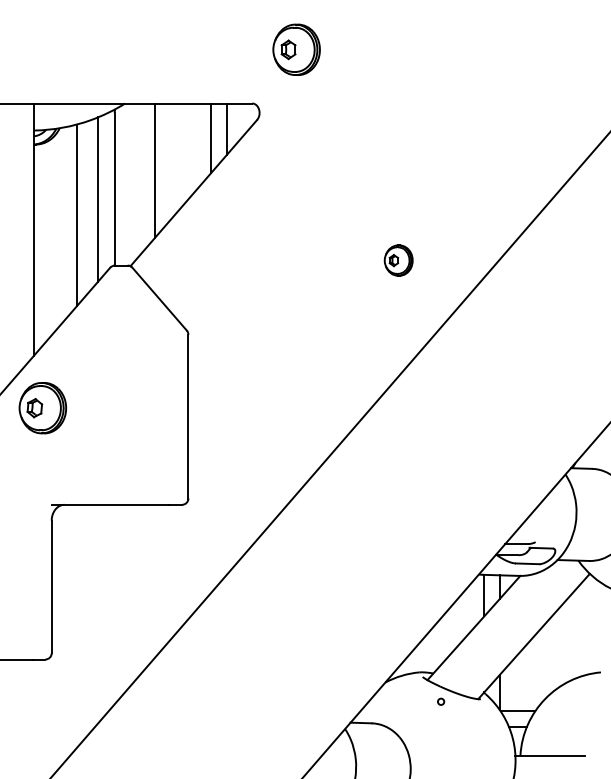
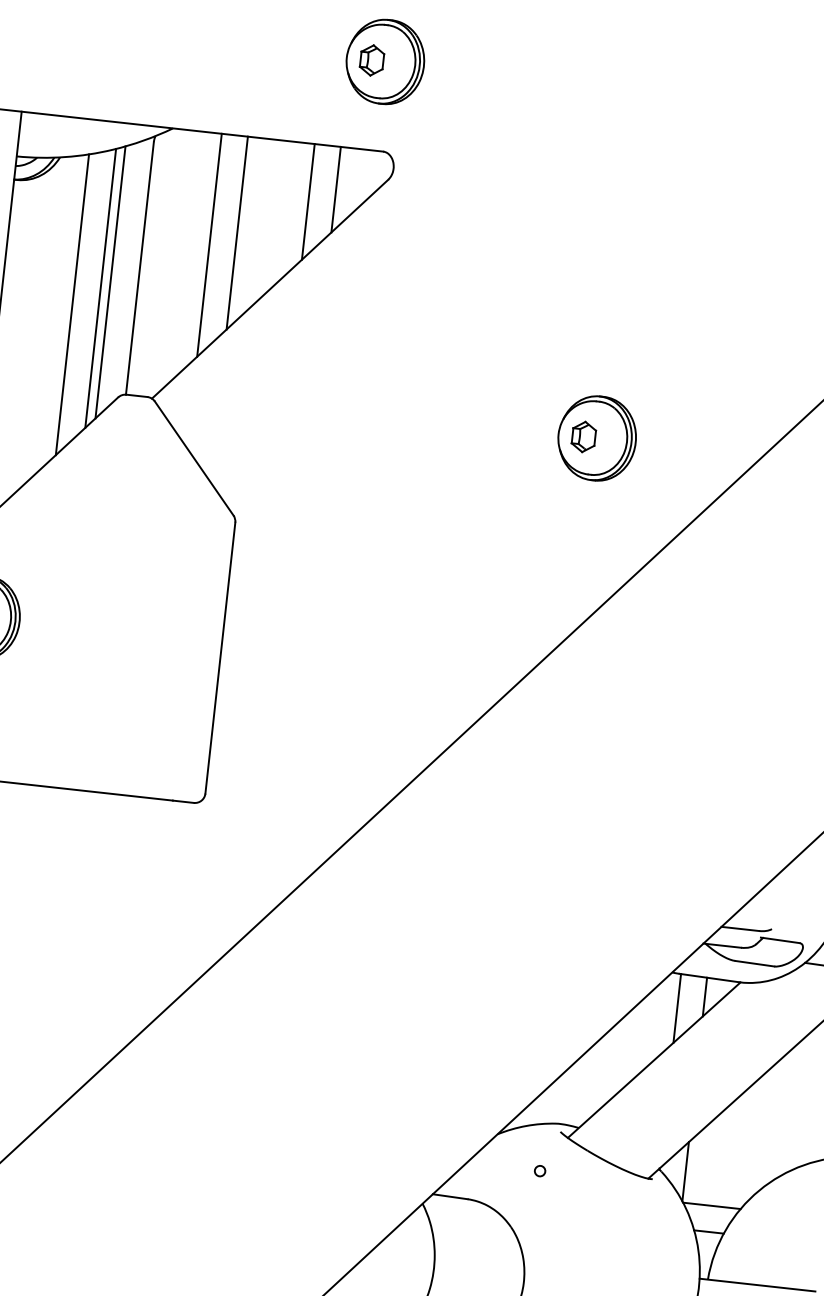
part: (296, 49) -> (385, 61), moved
line: (170, 161) -> (237, 232), added
line: (92, 203) -> (100, 287), added
part: (398, 260) -> (596, 438), size x1.67
part: (441, 701) -> (540, 1170), moved

